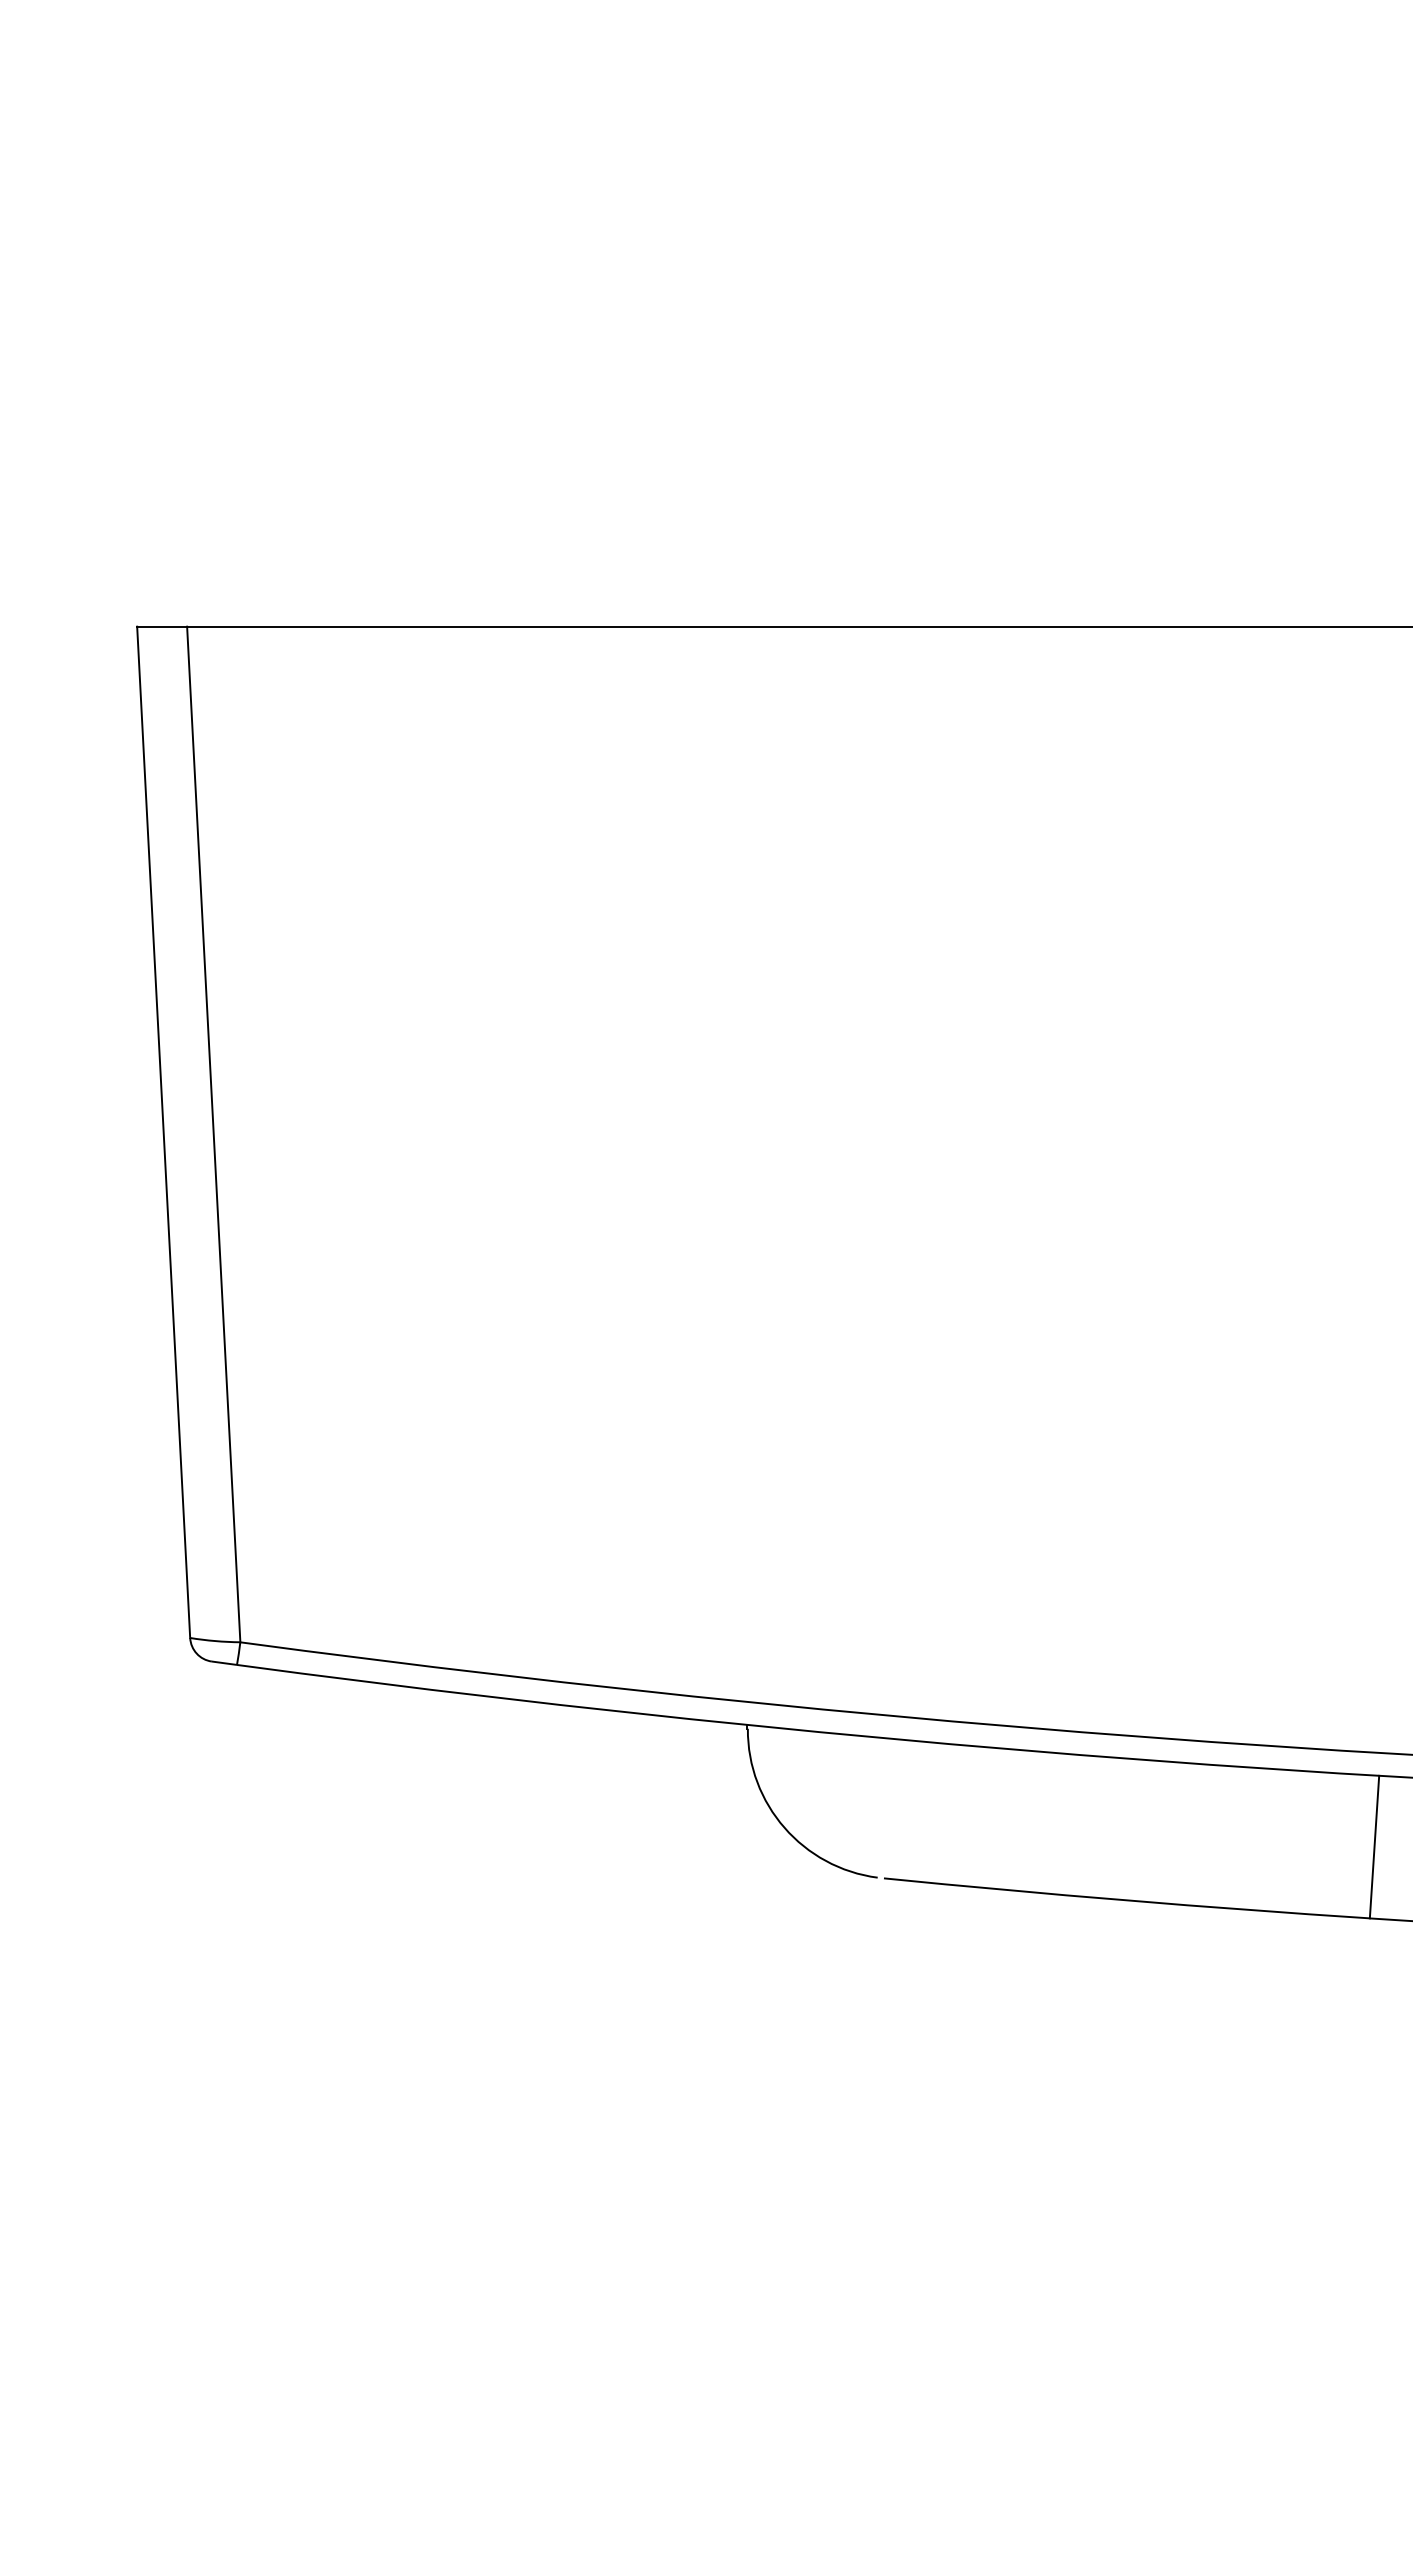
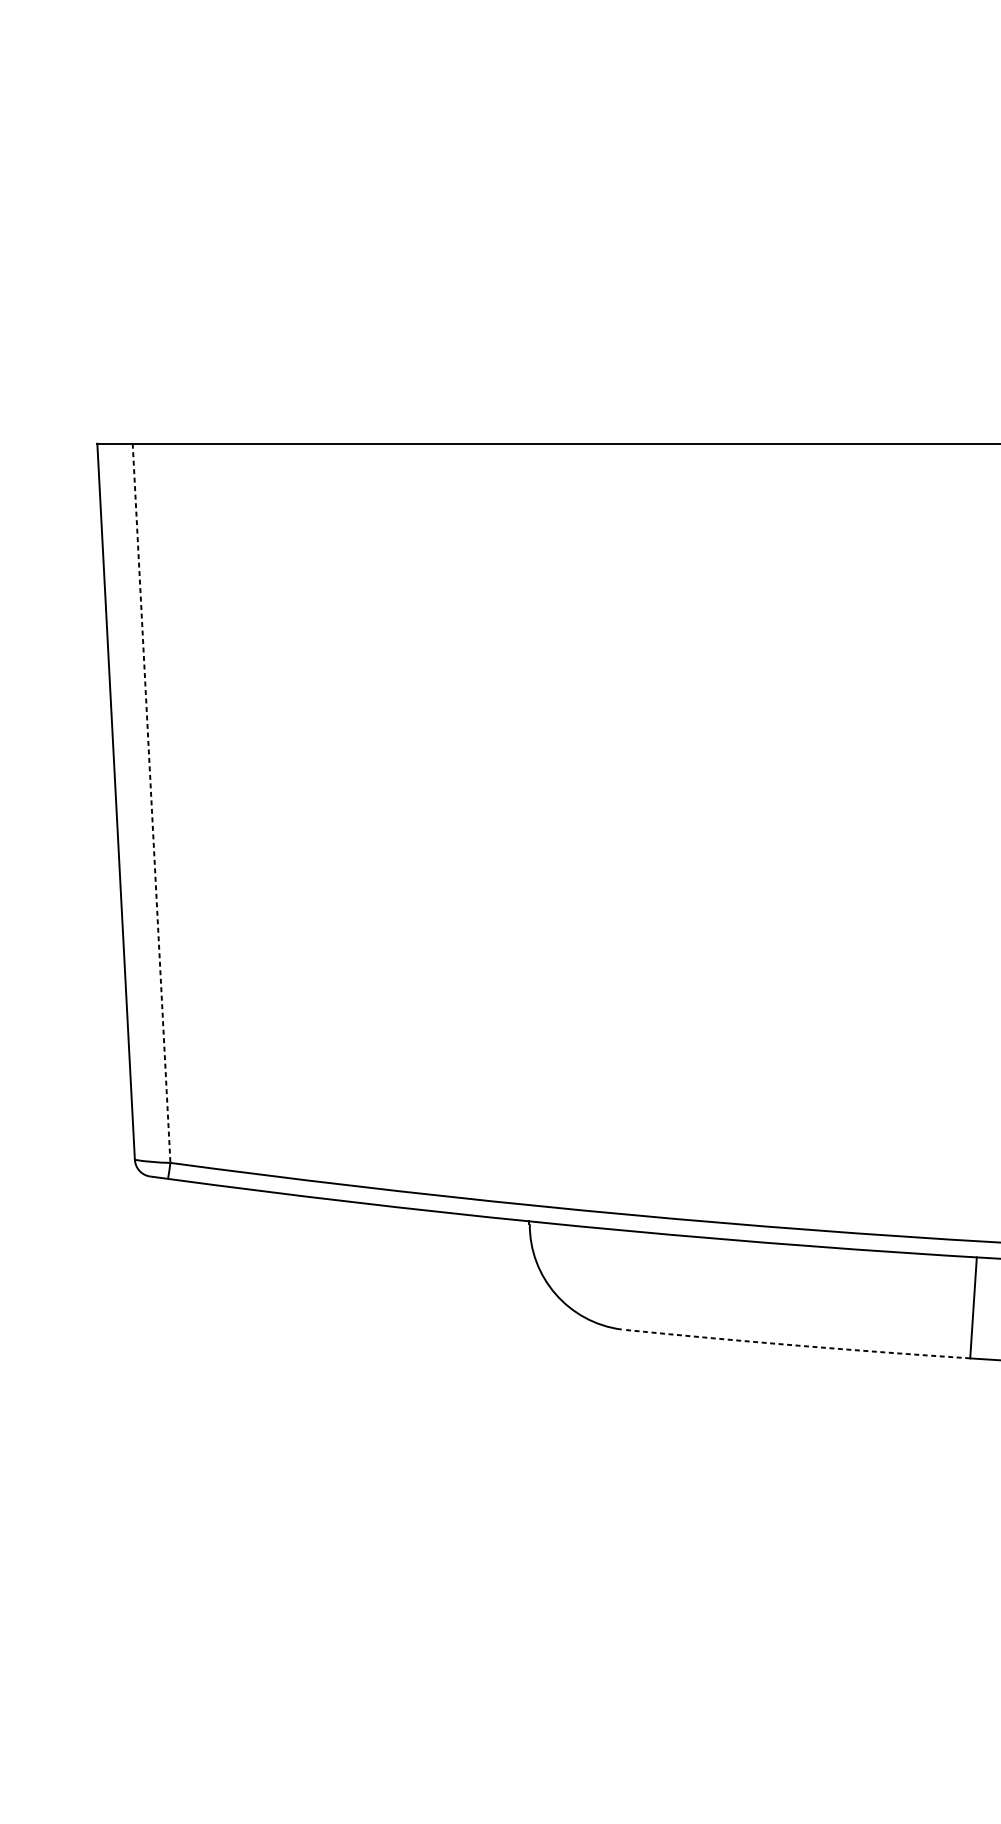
line: (213, 1134) -> (151, 803), solid -> dashed
arc: (1126, 1900) -> (797, 1345), solid -> dashed

